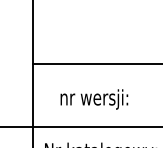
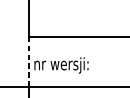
line: (32, 95) -> (28, 62), solid -> dashed
text: (94, 99) -> (61, 65), moved

